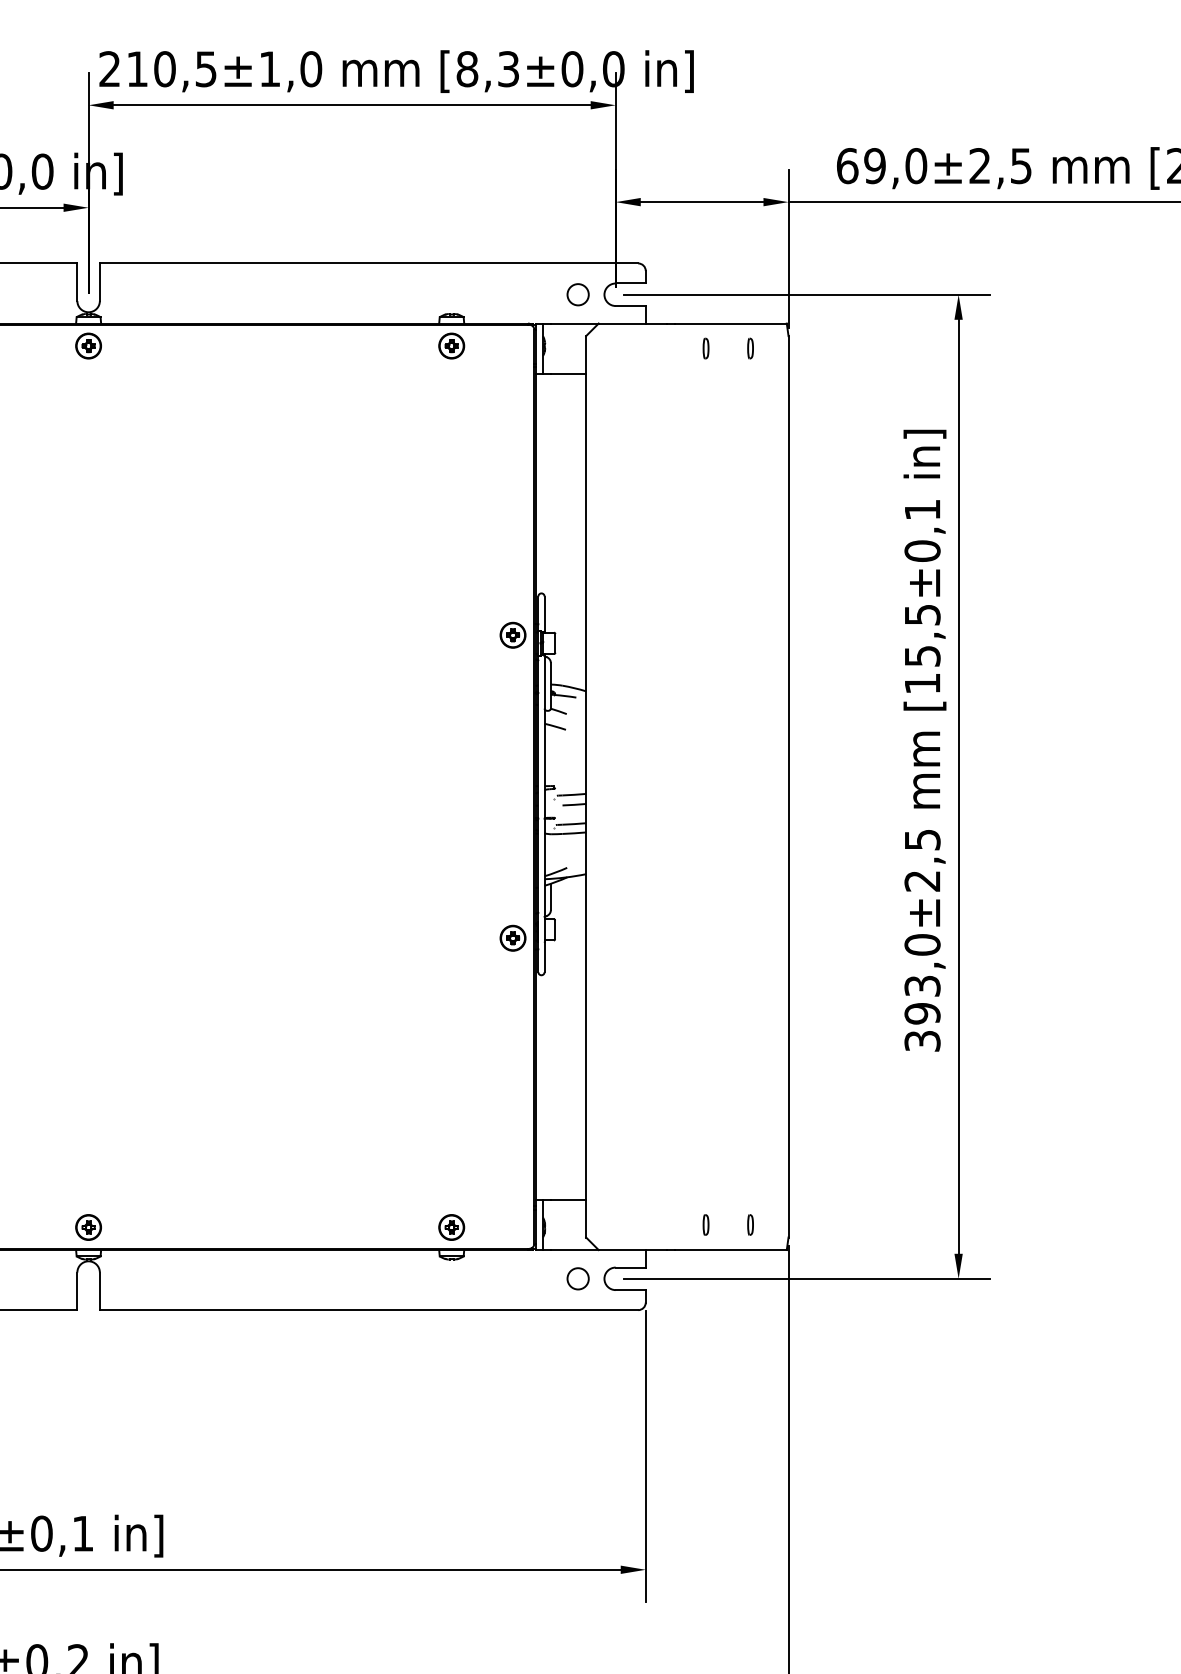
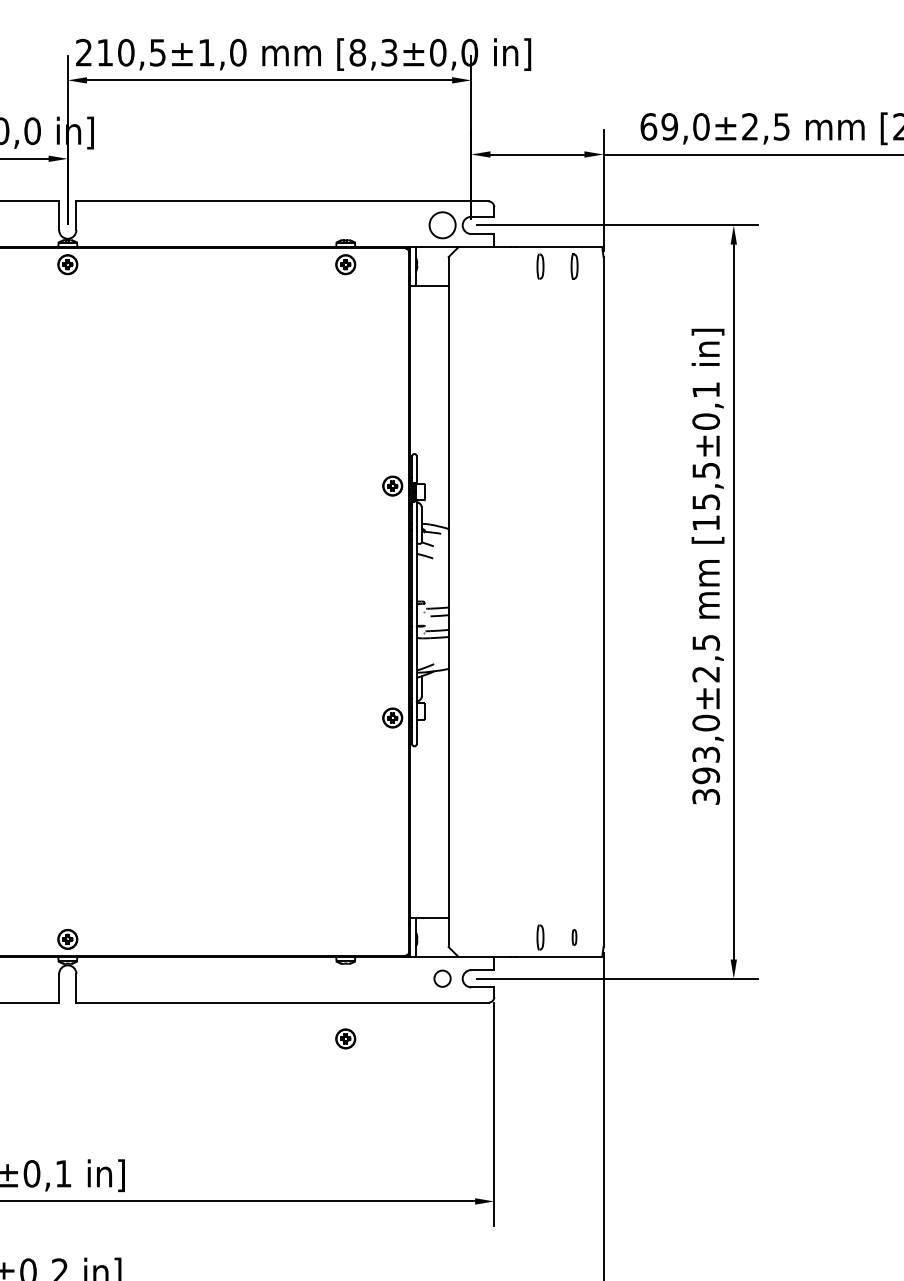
circle: (577, 294) -> (442, 225), size x1.6
part: (705, 348) -> (540, 266), size x1.6
part: (750, 348) -> (574, 266), size x1.6
part: (705, 1224) -> (540, 937), size x1.6
part: (451, 1227) -> (345, 1038), moved

